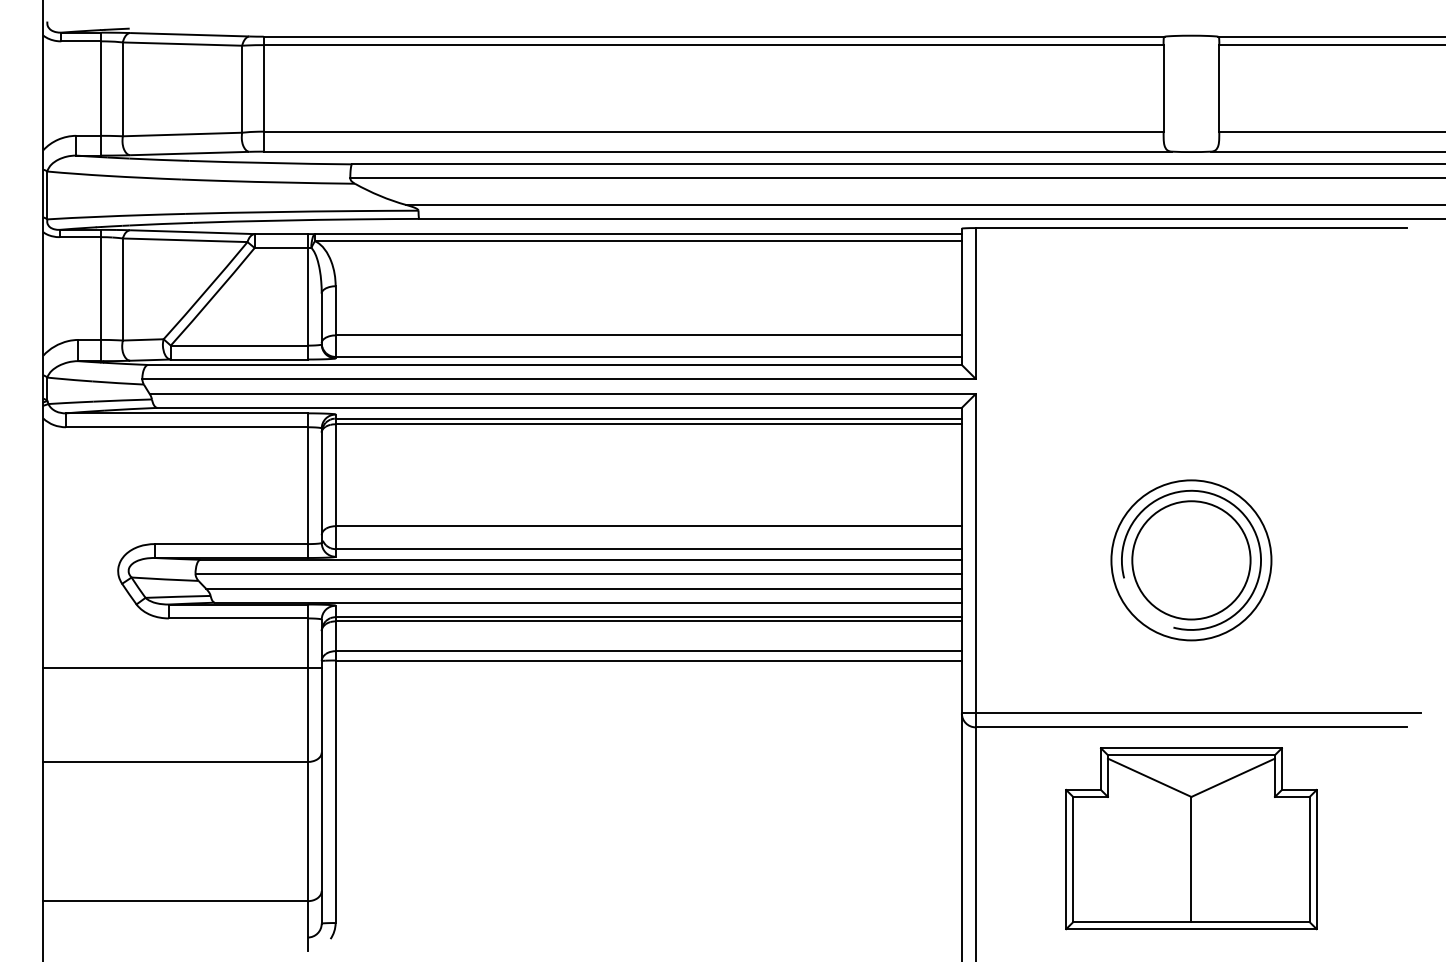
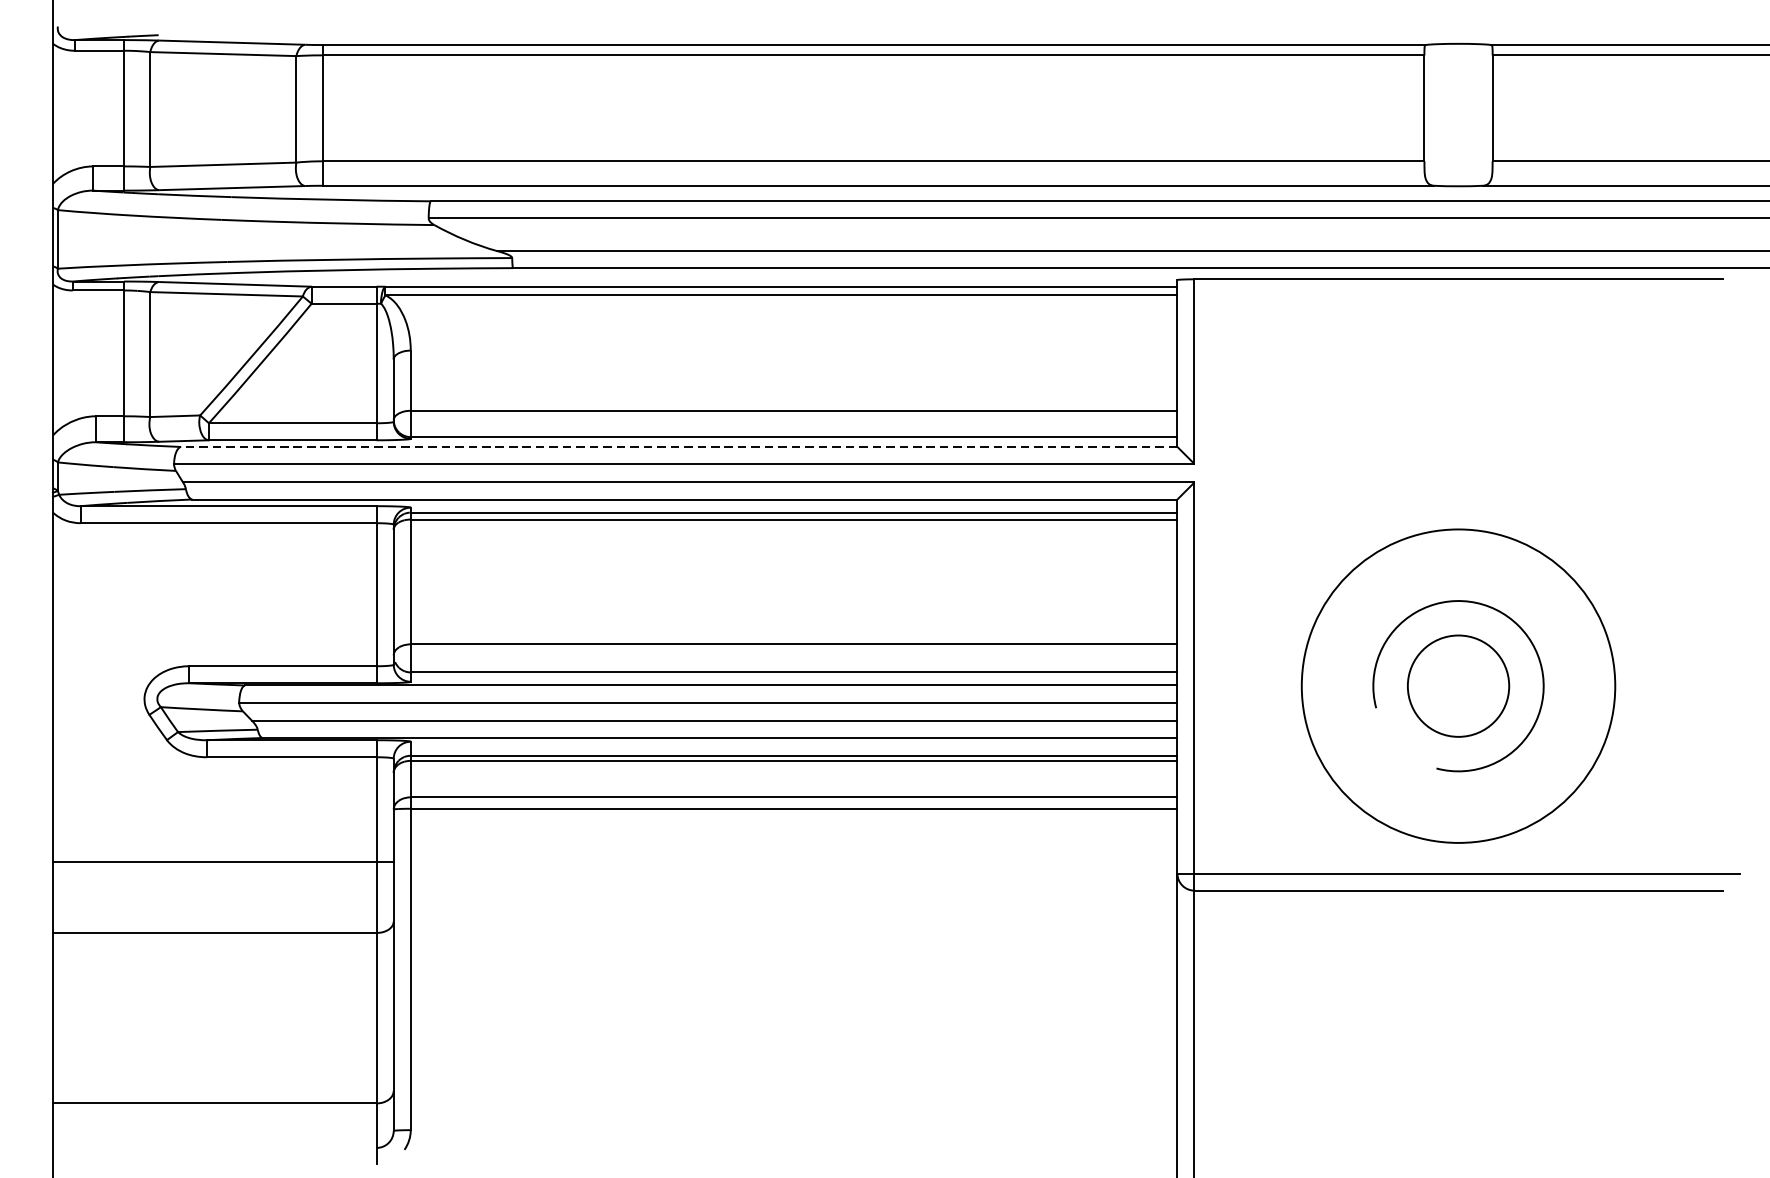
line: (554, 364) -> (678, 446), solid -> dashed
circle: (1191, 560) -> (1458, 686), size x0.7
circle: (1191, 560) -> (1458, 686), size x1.6
line: (182, 668) -> (223, 862), moved
part: (1191, 838) -> (1458, 1026), removed

